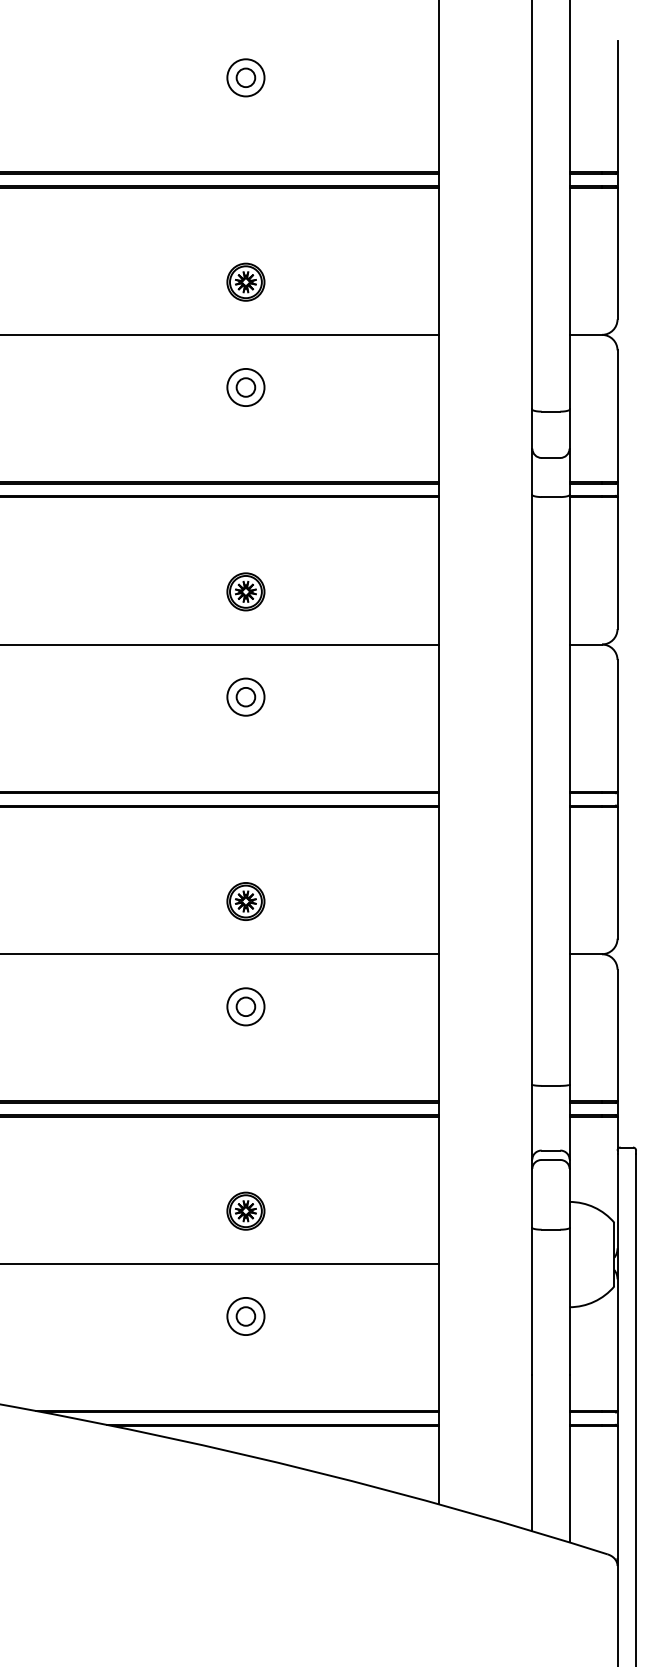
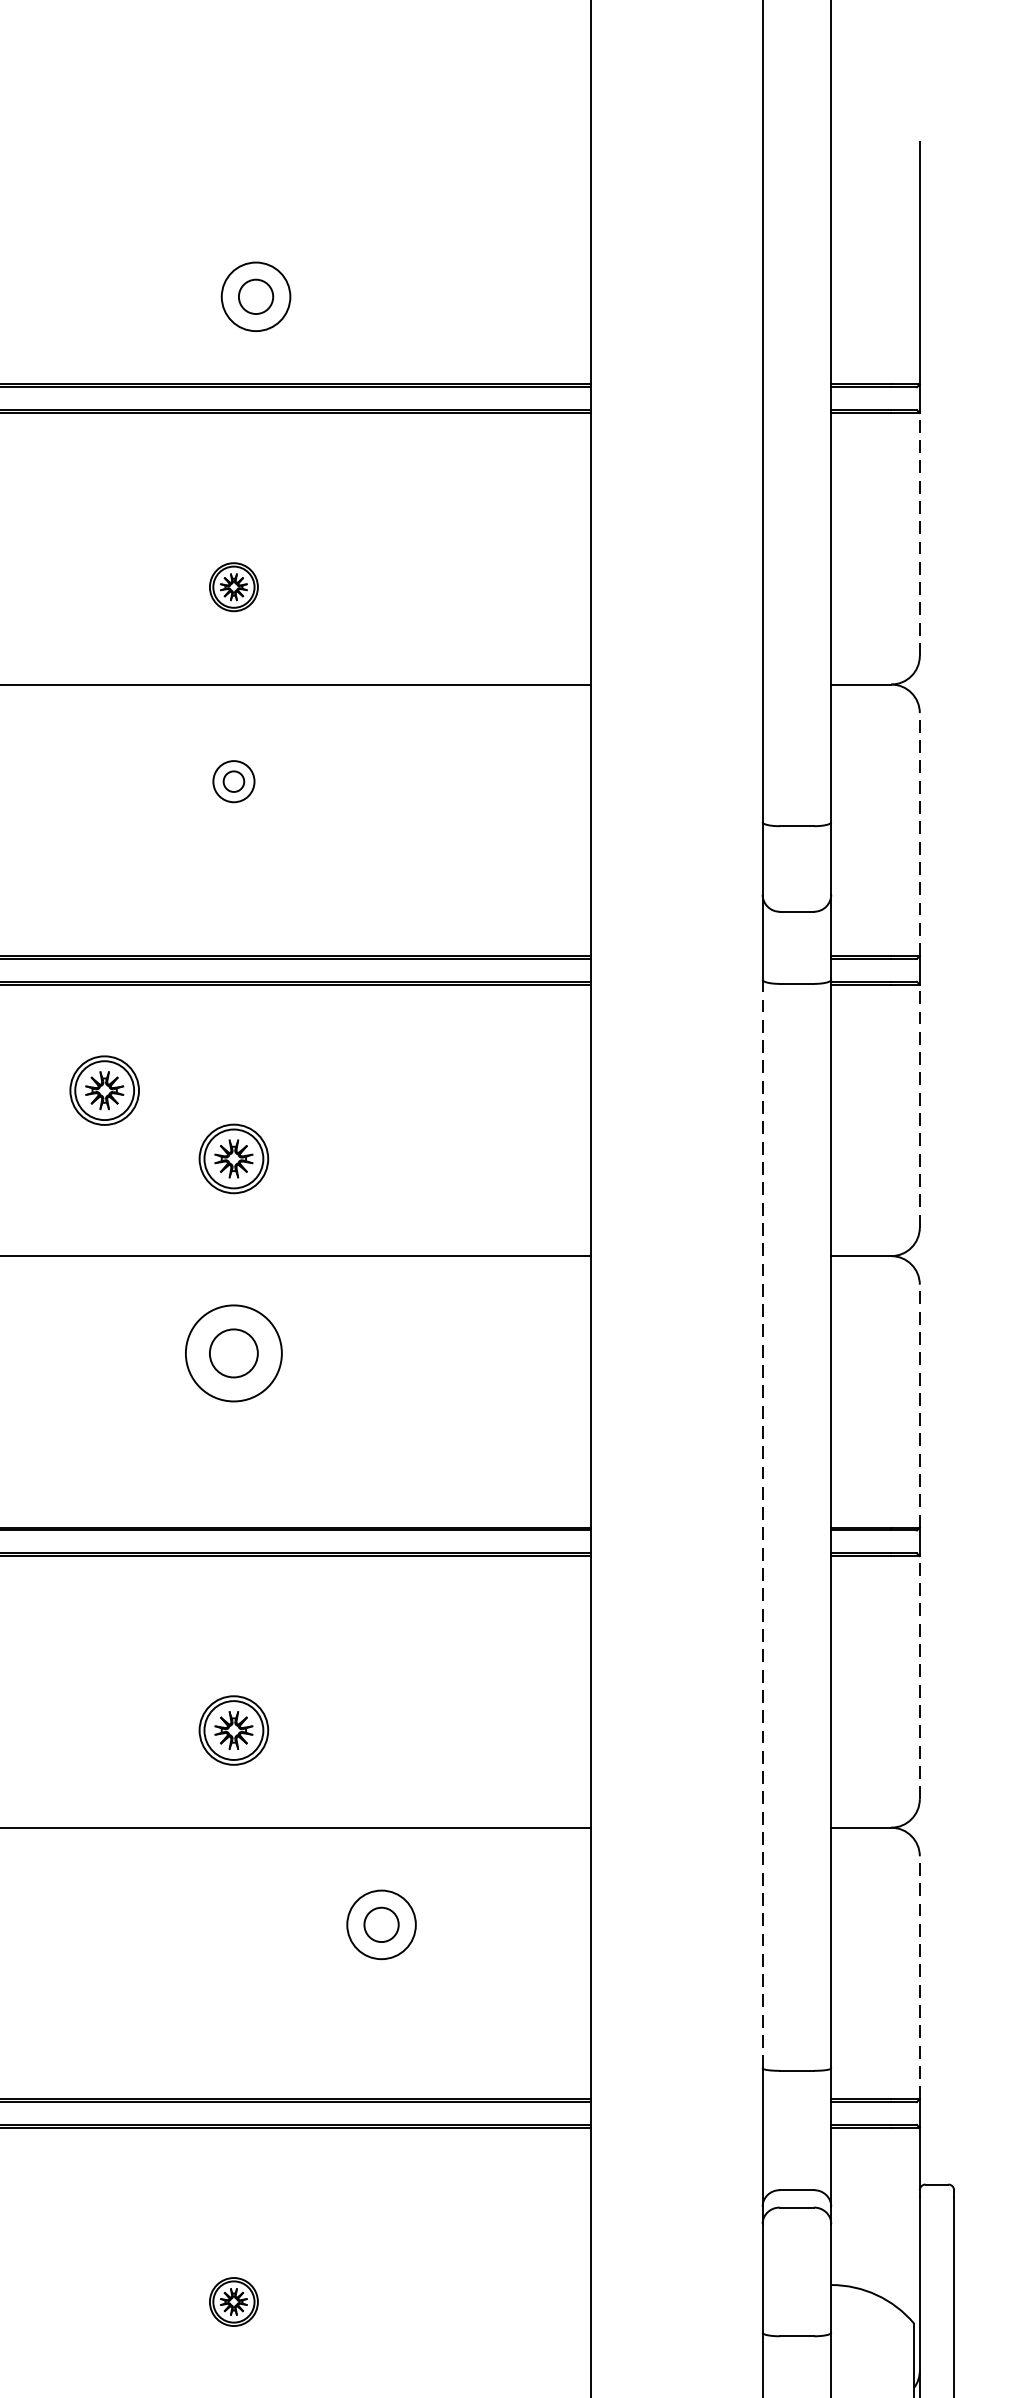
part: (245, 77) -> (255, 296), moved
line: (617, 253) -> (919, 534), solid -> dashed
part: (245, 281) -> (233, 585), size x0.7
part: (245, 387) -> (233, 781), size x0.6
line: (617, 416) -> (919, 835), solid -> dashed
part: (175, 554) -> (103, 1089), added
line: (617, 563) -> (919, 1106), solid -> dashed
part: (245, 696) -> (233, 1352), size x1.4
line: (617, 725) -> (919, 1405), solid -> dashed
line: (532, 789) -> (762, 1523), solid -> dashed
line: (617, 872) -> (919, 1676), solid -> dashed
part: (245, 1006) -> (380, 1924), moved
line: (617, 1035) -> (919, 1977), solid -> dashed
part: (245, 1210) -> (233, 2300), size x0.7

